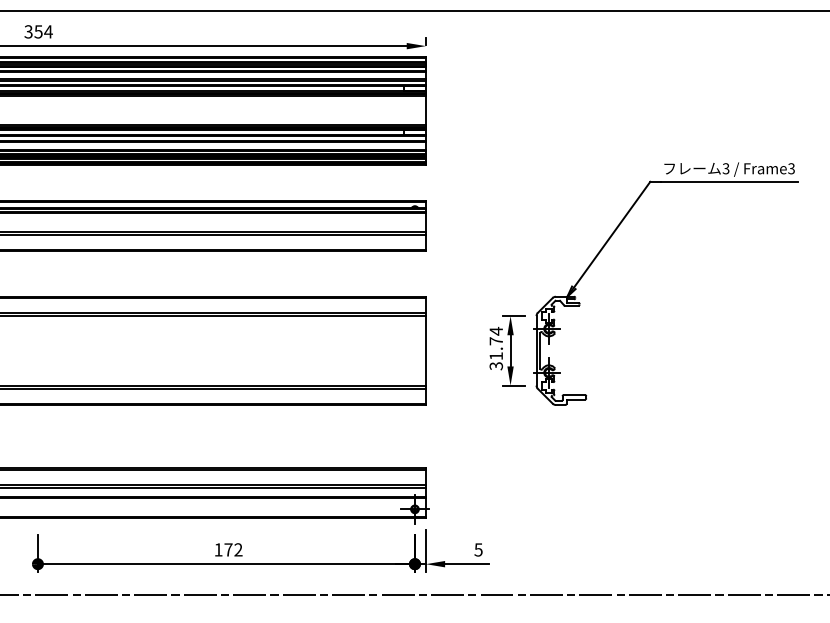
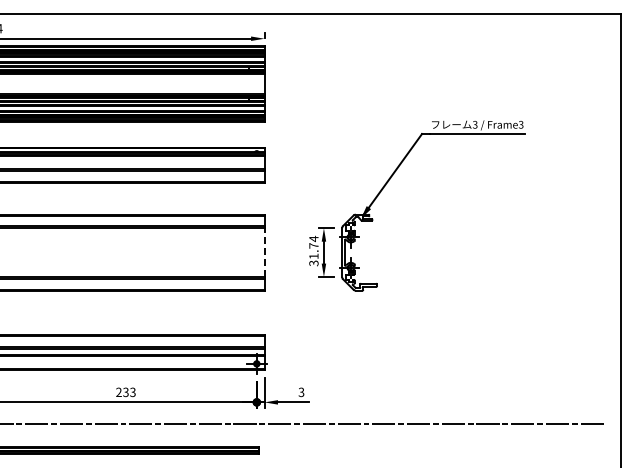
line: (425, 350) -> (264, 252), solid -> dashed
text: (478, 548) -> (301, 391), 5 -> 3
text: (227, 550) -> (125, 392), 172 -> 233

